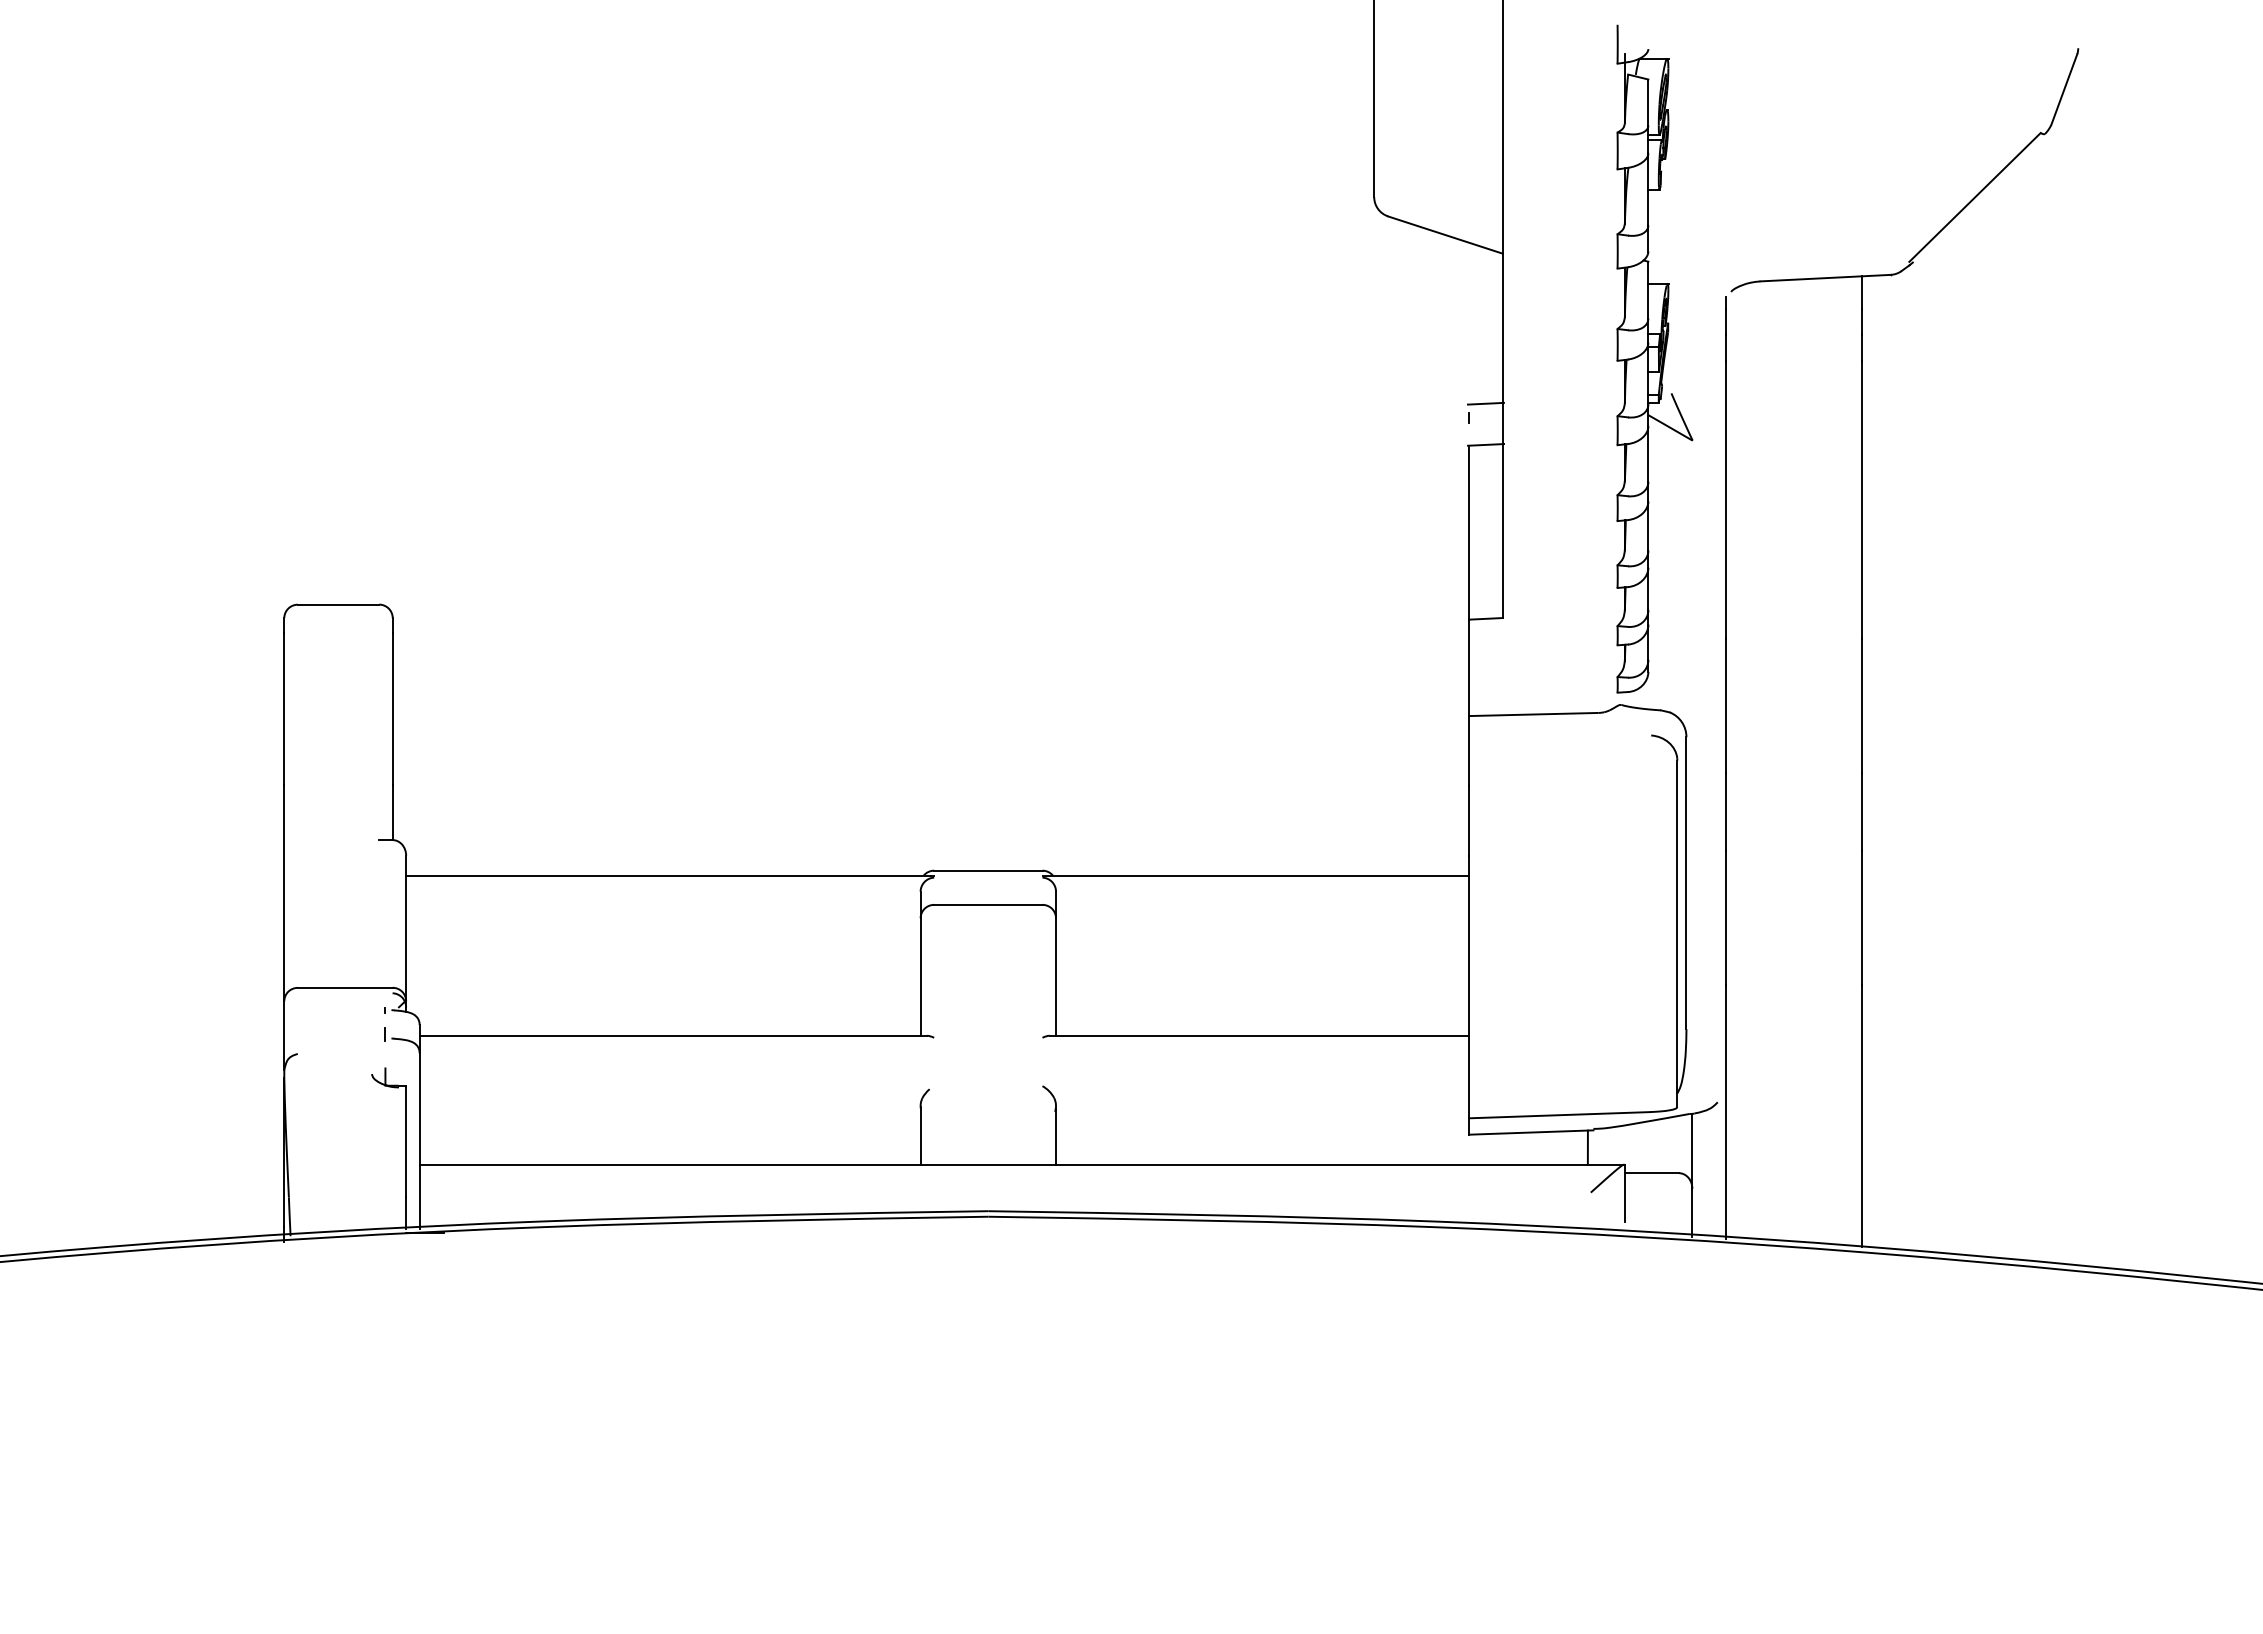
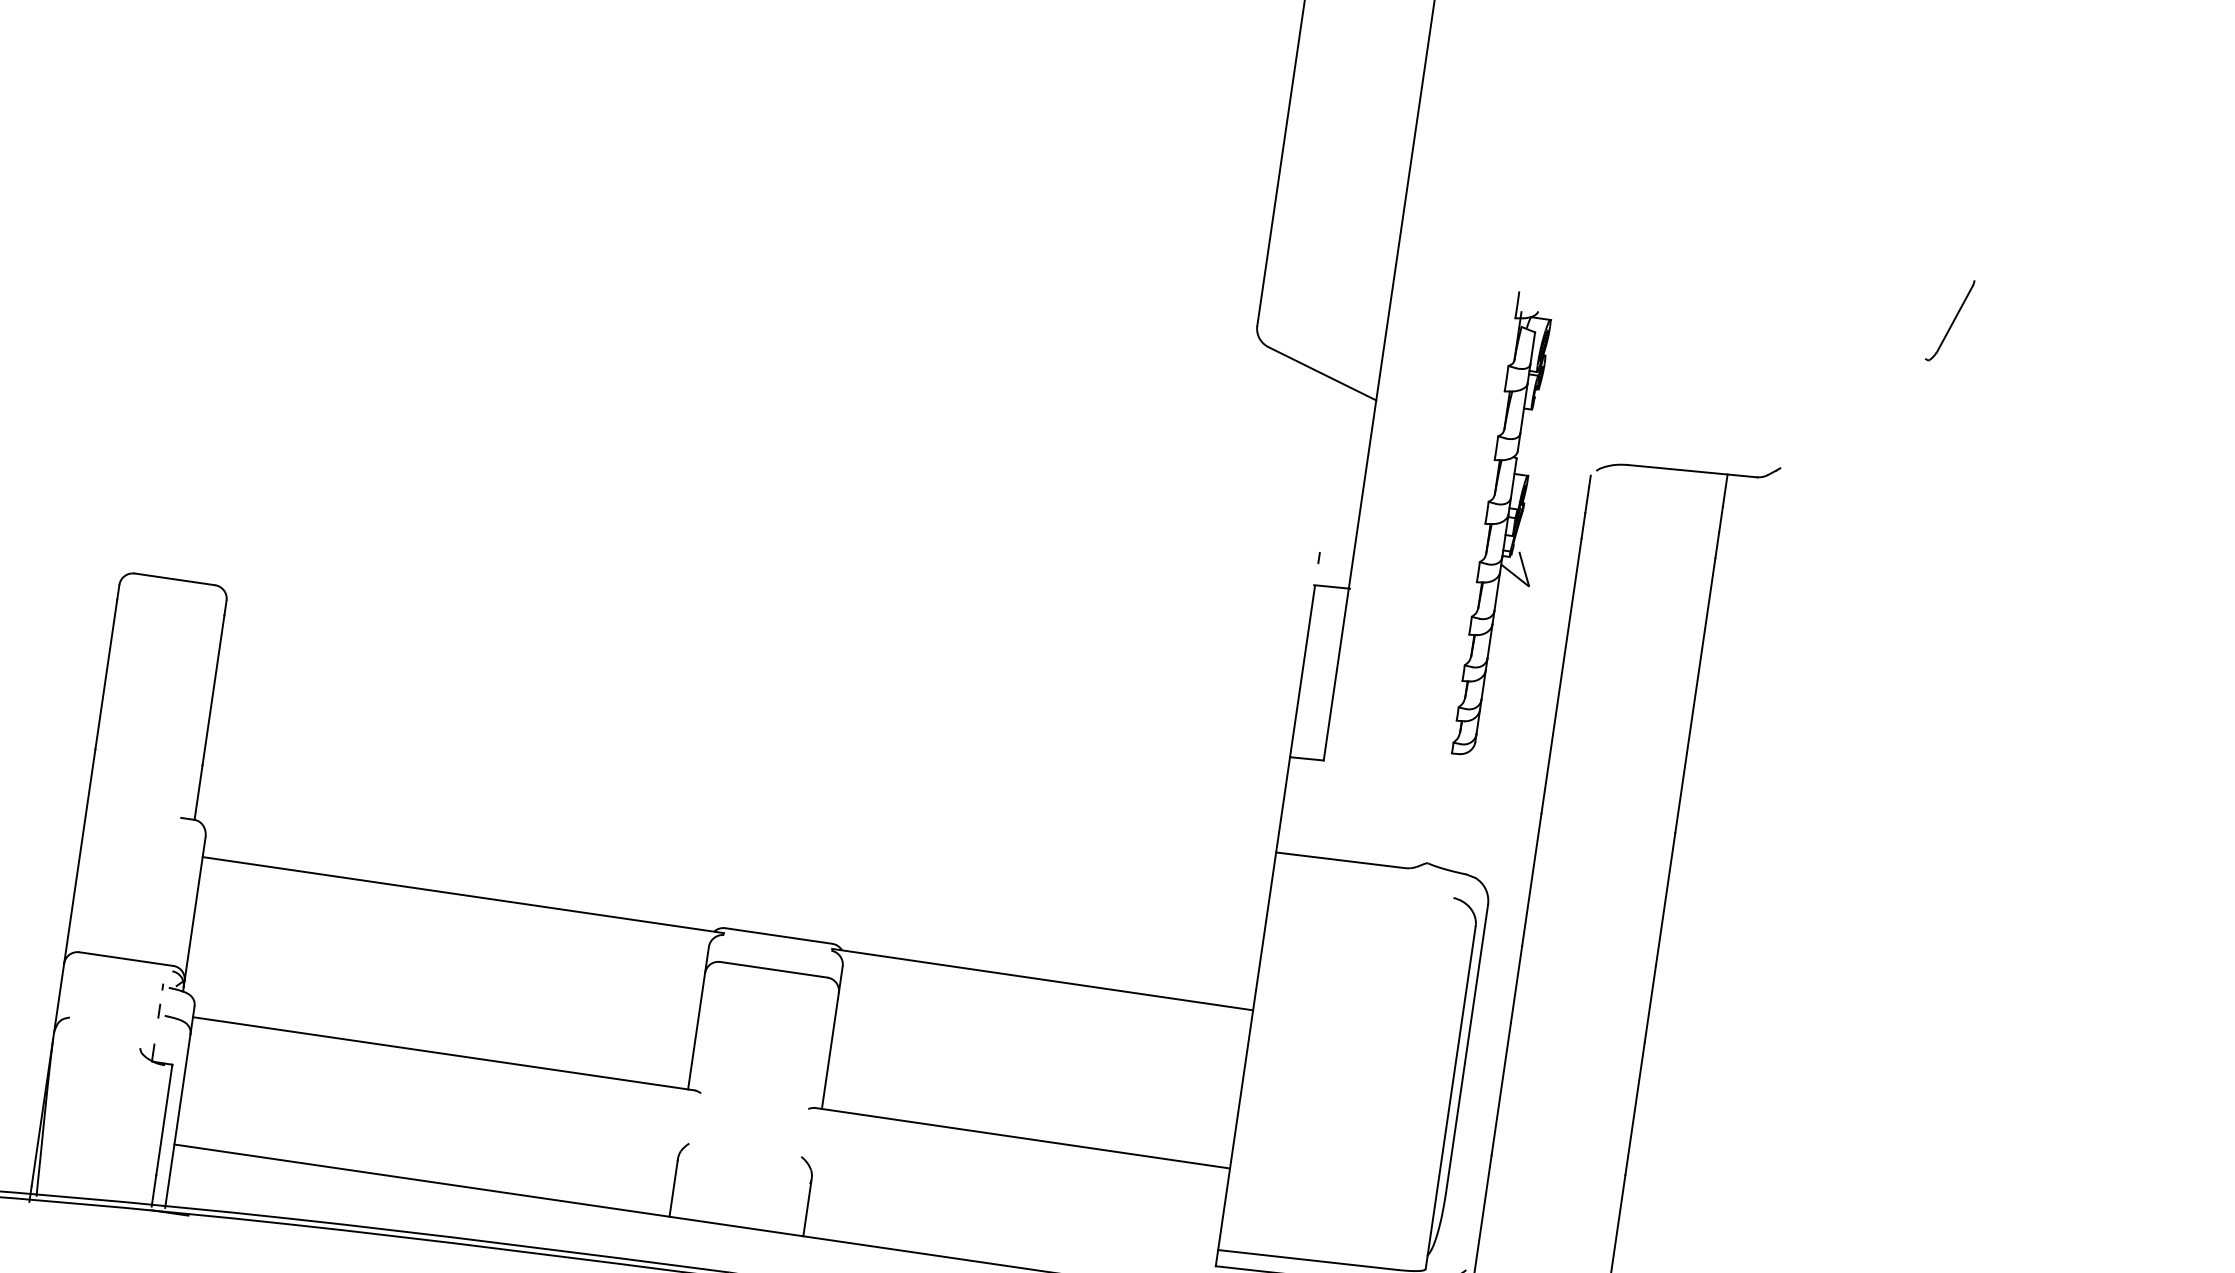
line: (1974, 197) -> (1850, 412), removed
part: (1654, 358) -> (1511, 525), size x0.7
line: (1485, 403) -> (1337, 545), removed

